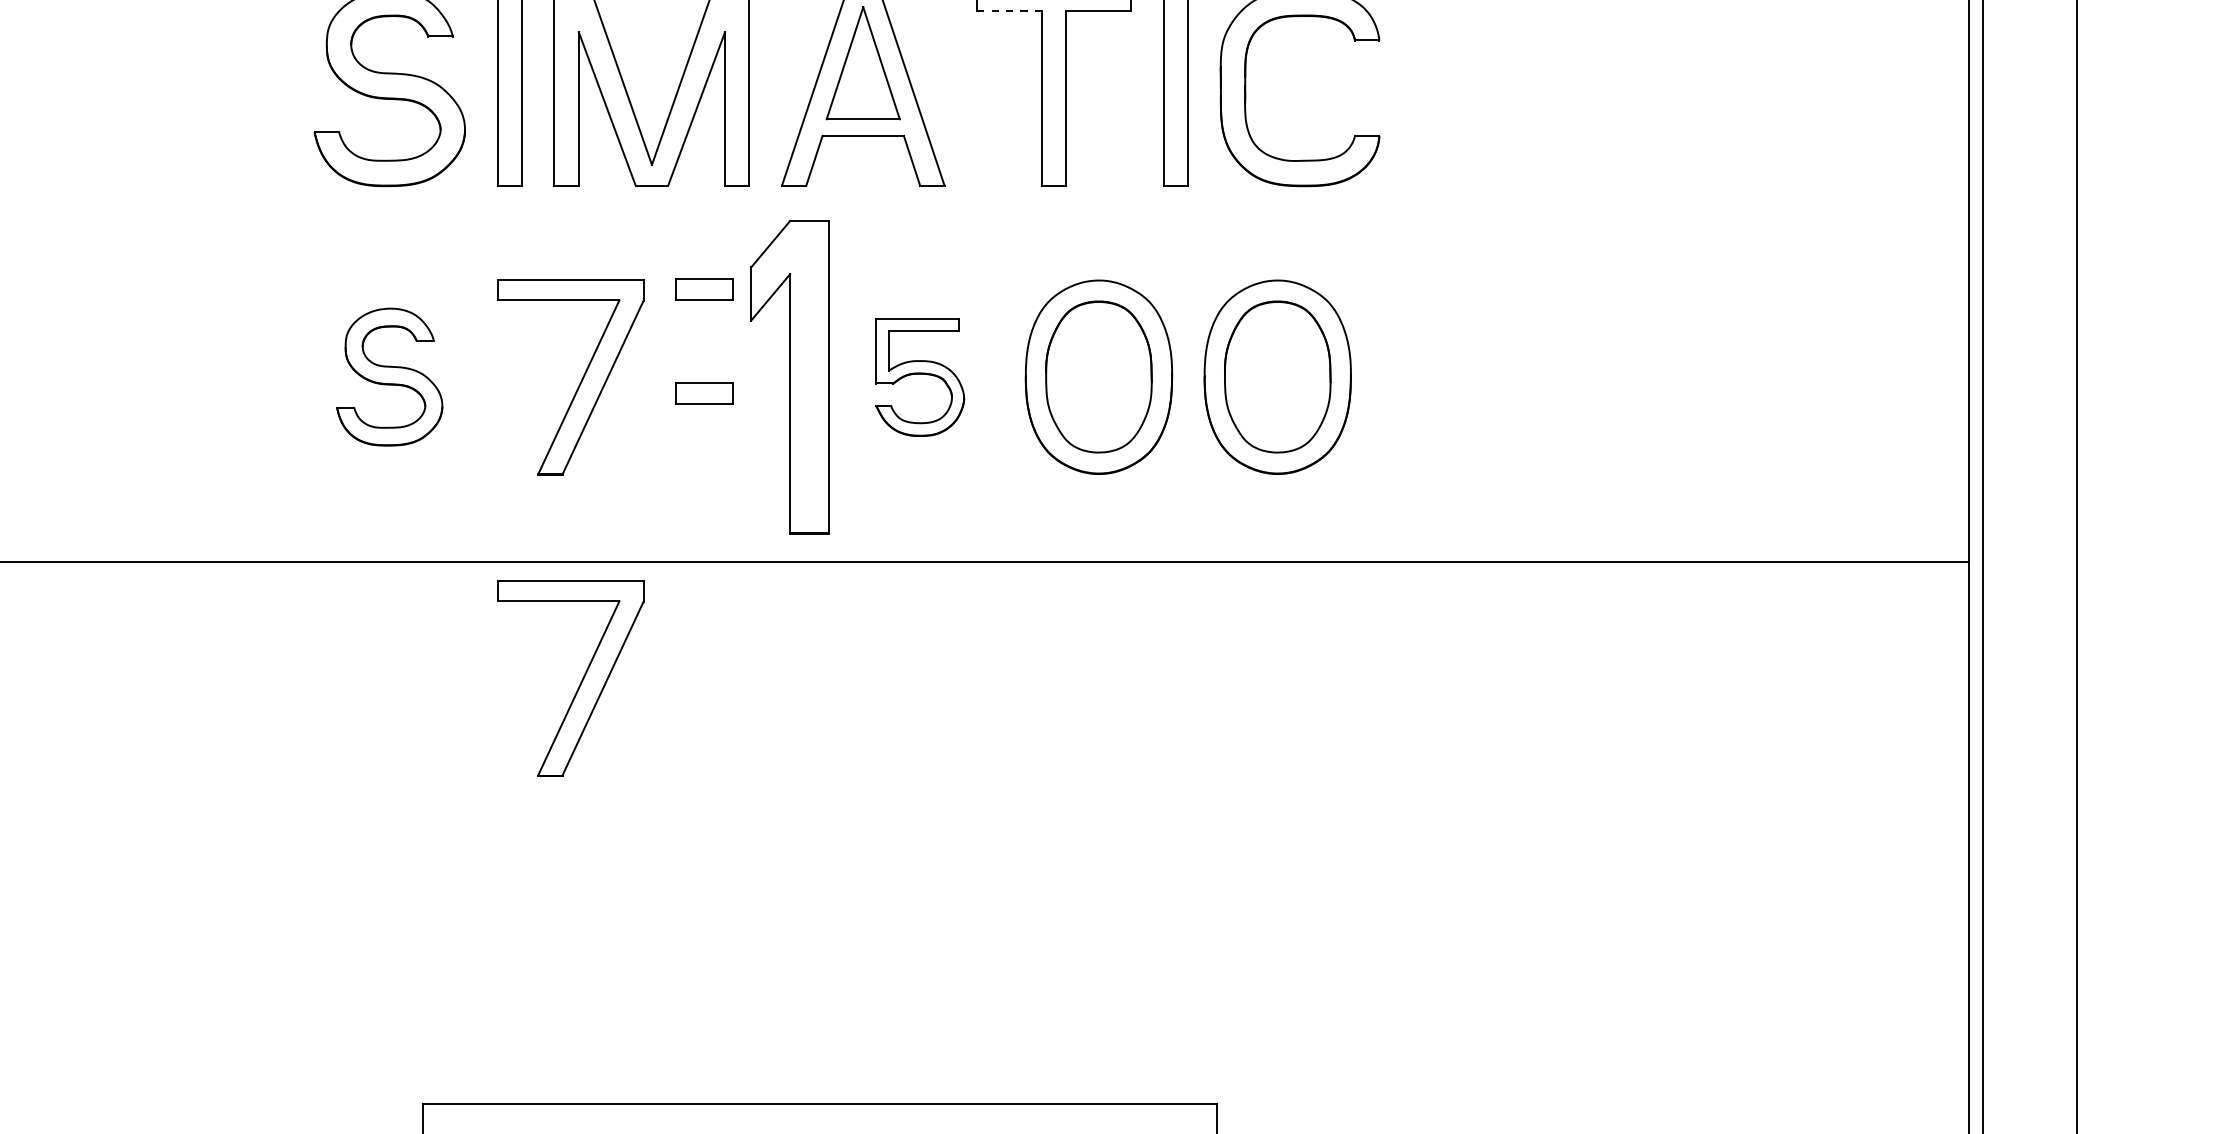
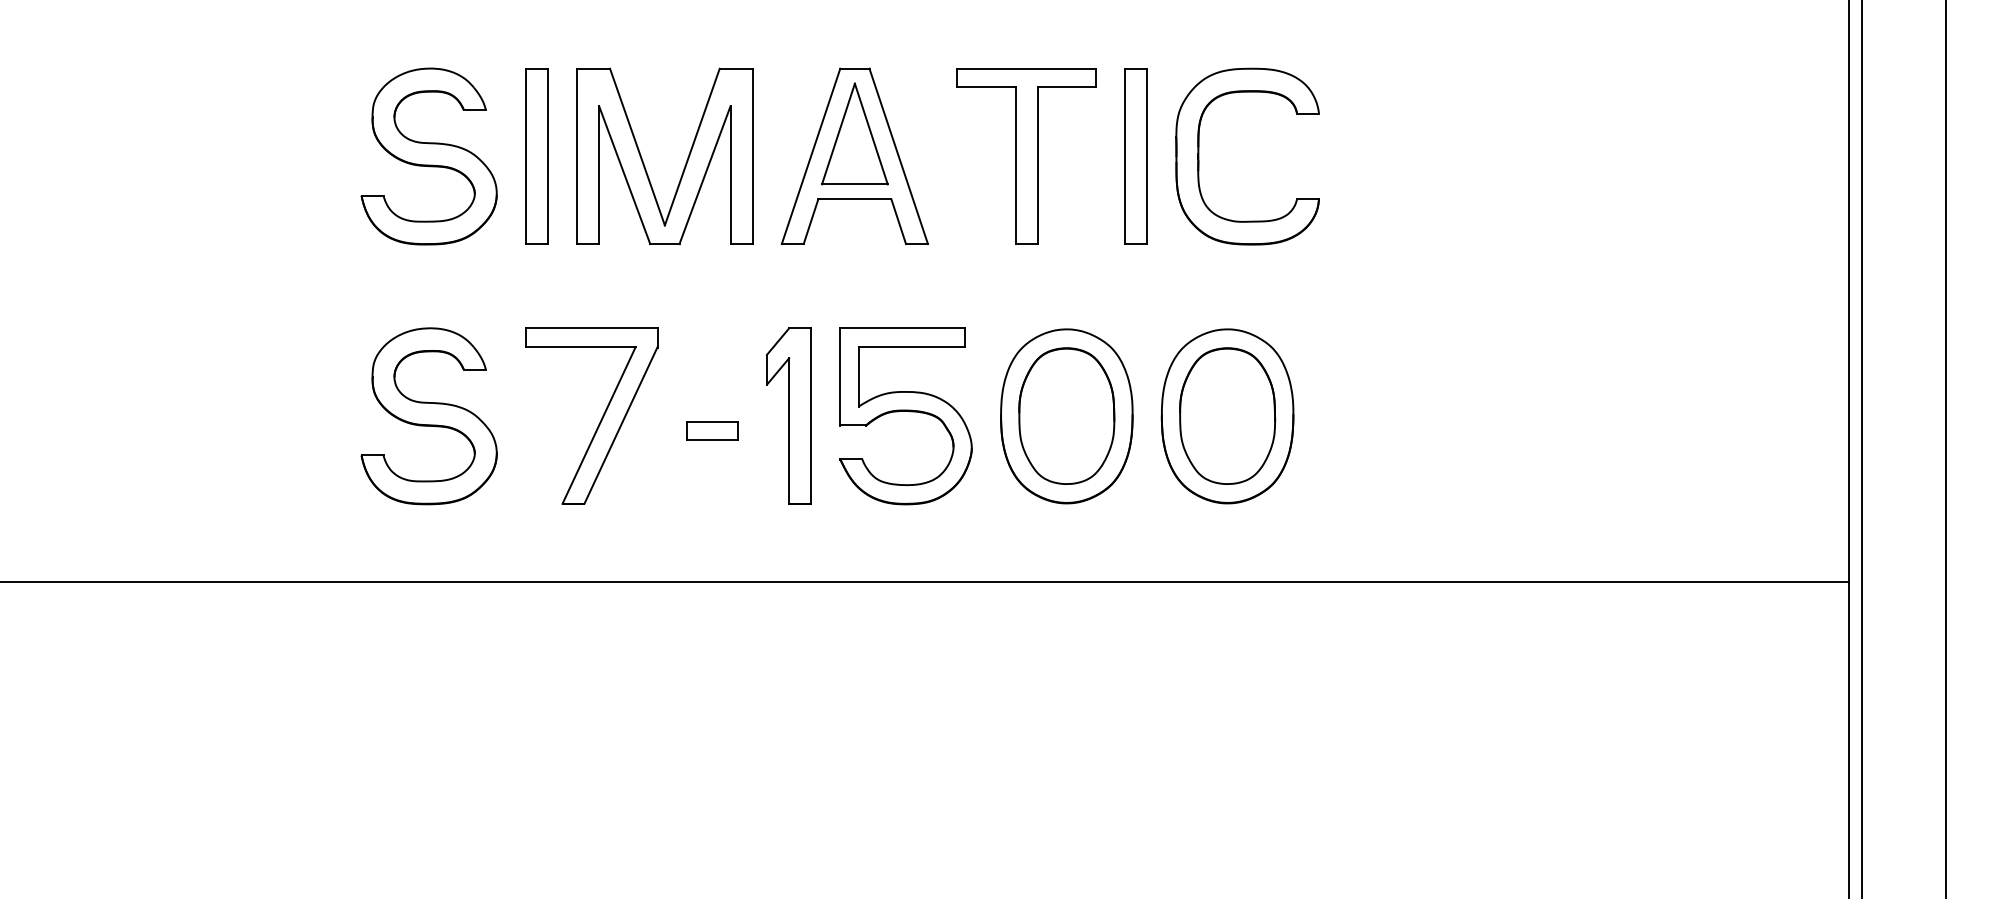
line: (1009, 11) -> (986, 87), dashed -> solid
part: (704, 289) -> (712, 337), removed
part: (389, 376) -> (428, 415), size x1.43
part: (789, 376) -> (788, 415), size x0.62
part: (920, 377) -> (906, 416), size x1.67
part: (580, 682) -> (600, 690), removed

